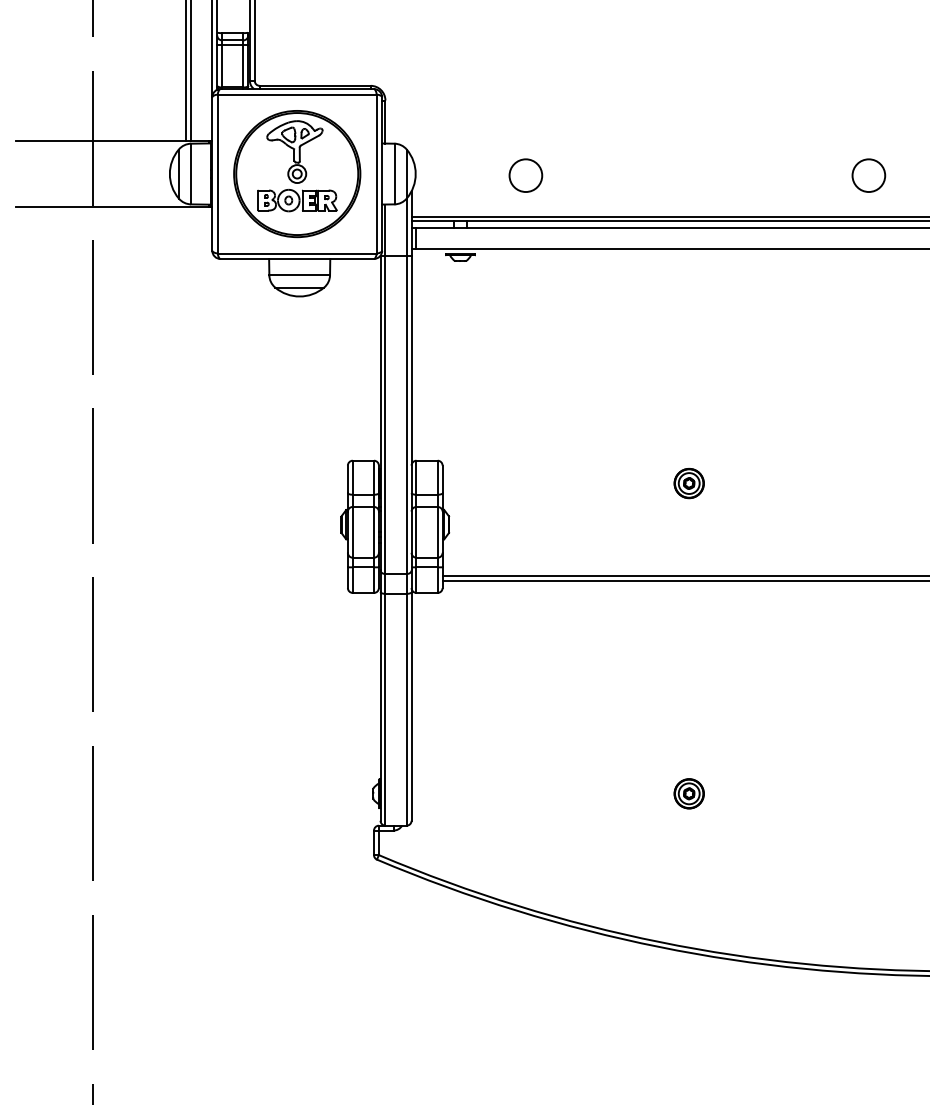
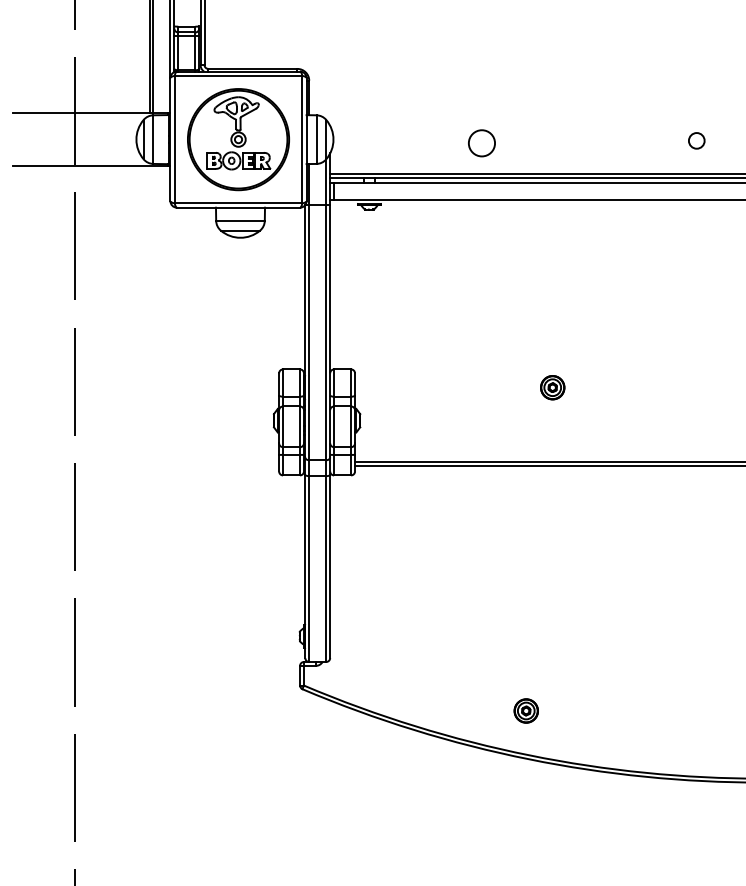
circle: (525, 175) -> (481, 143), moved
circle: (868, 175) -> (696, 140), size x0.6
part: (688, 793) -> (525, 710), moved

